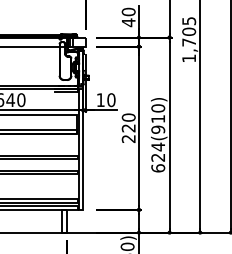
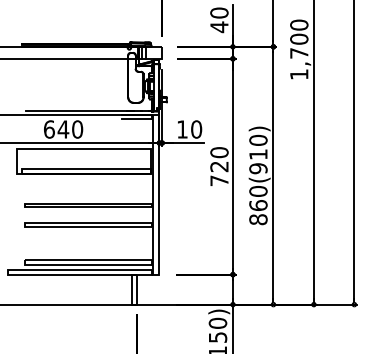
text: (189, 20) -> (299, 24), 1,705 -> 1,700
text: (128, 138) -> (219, 180), 220 -> 720
text: (158, 157) -> (258, 205), 624(910) -> 860(910)

